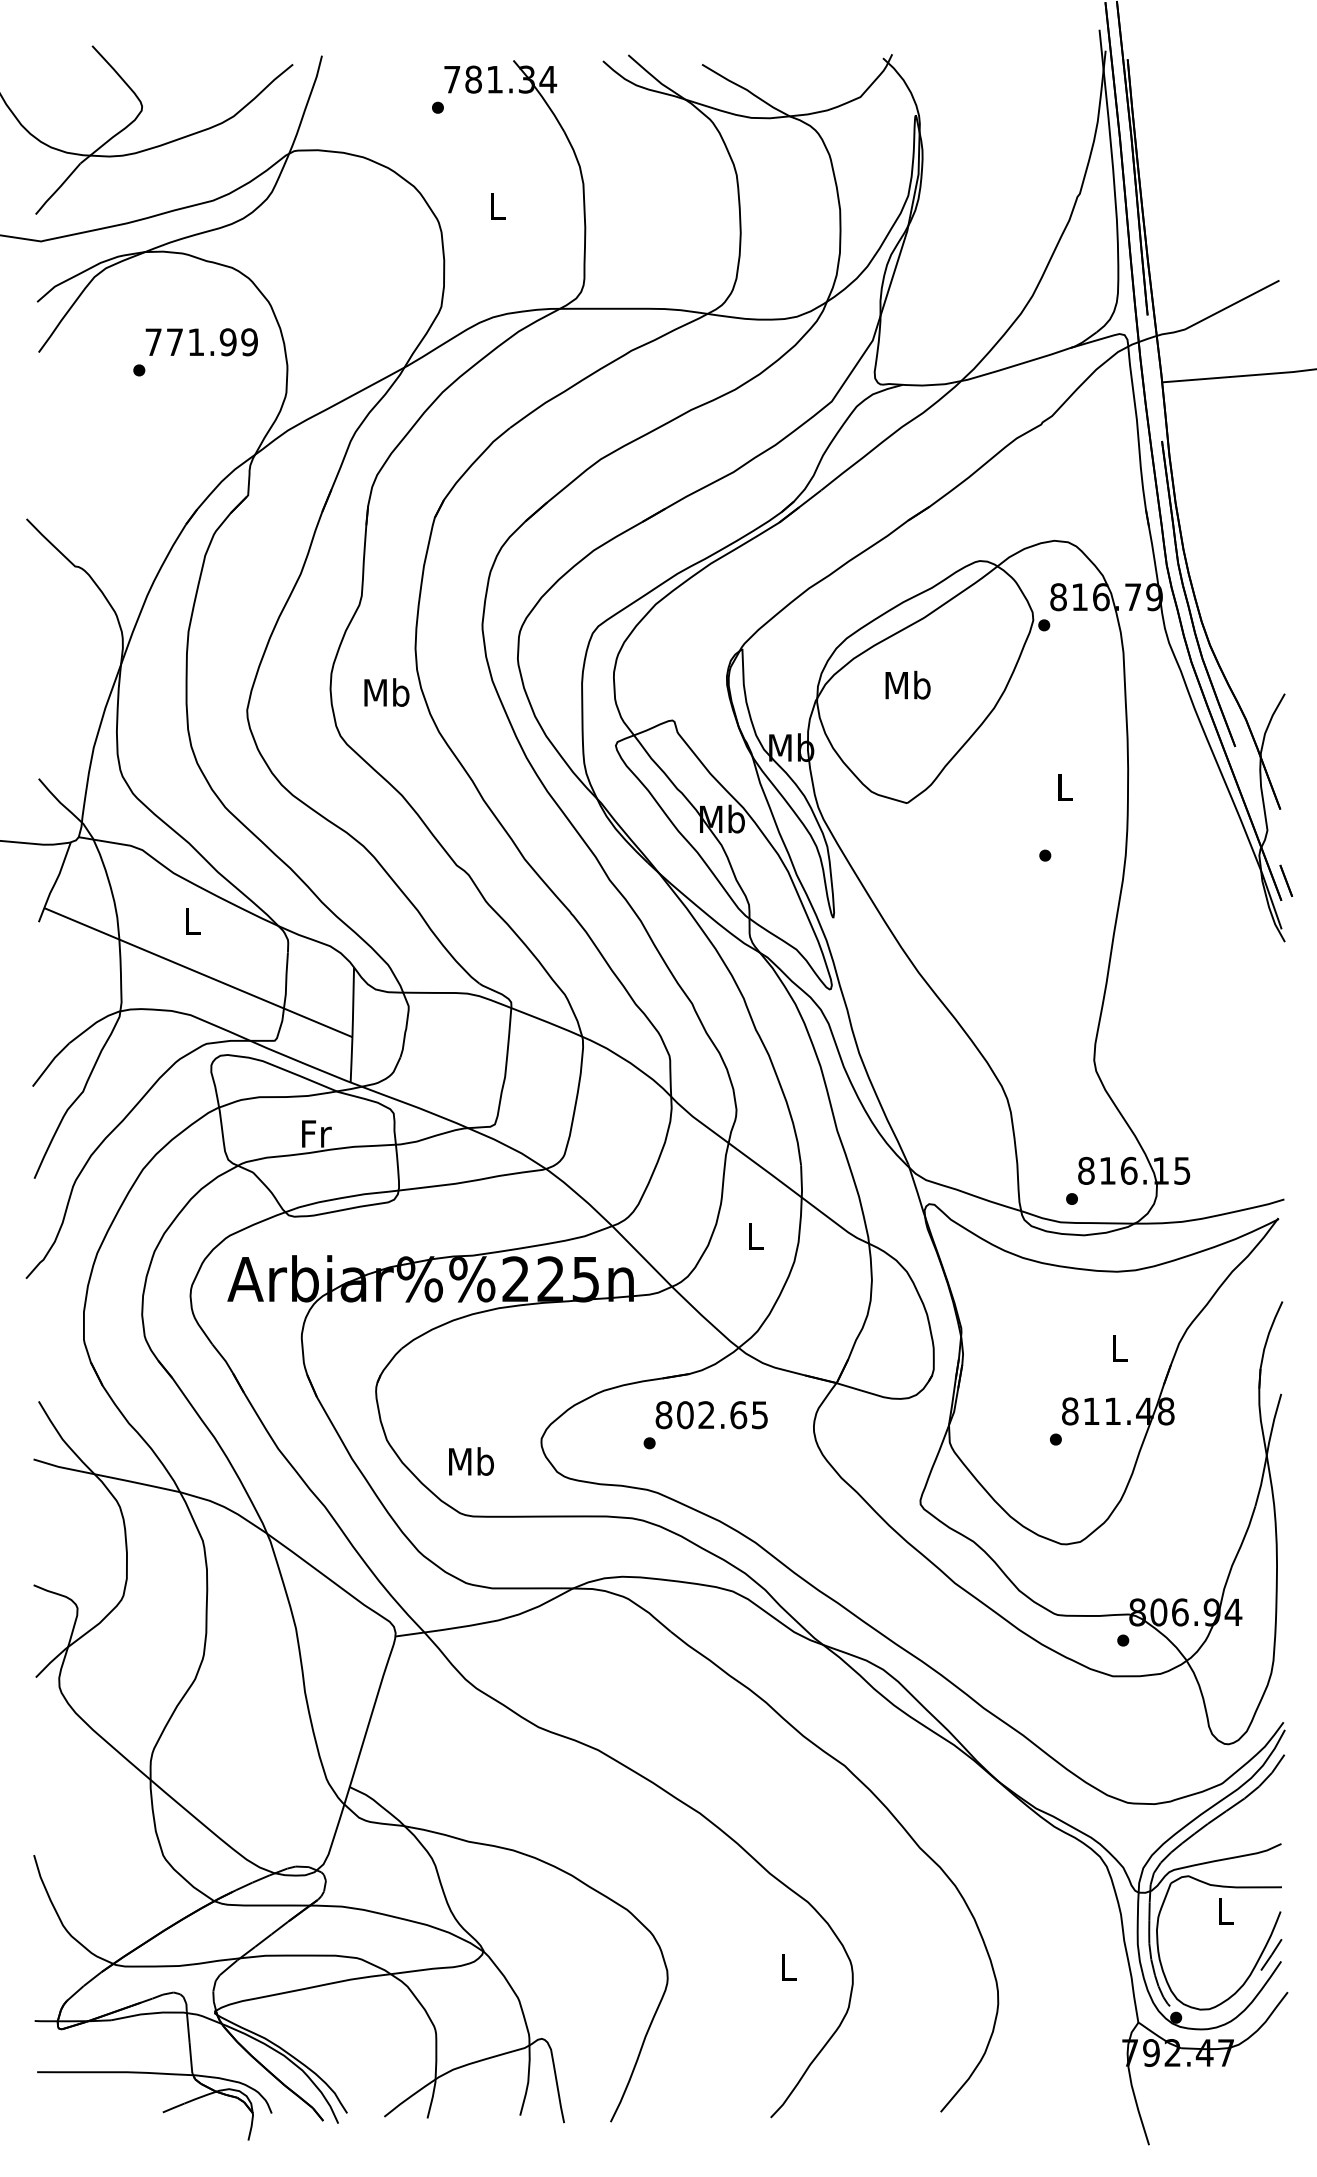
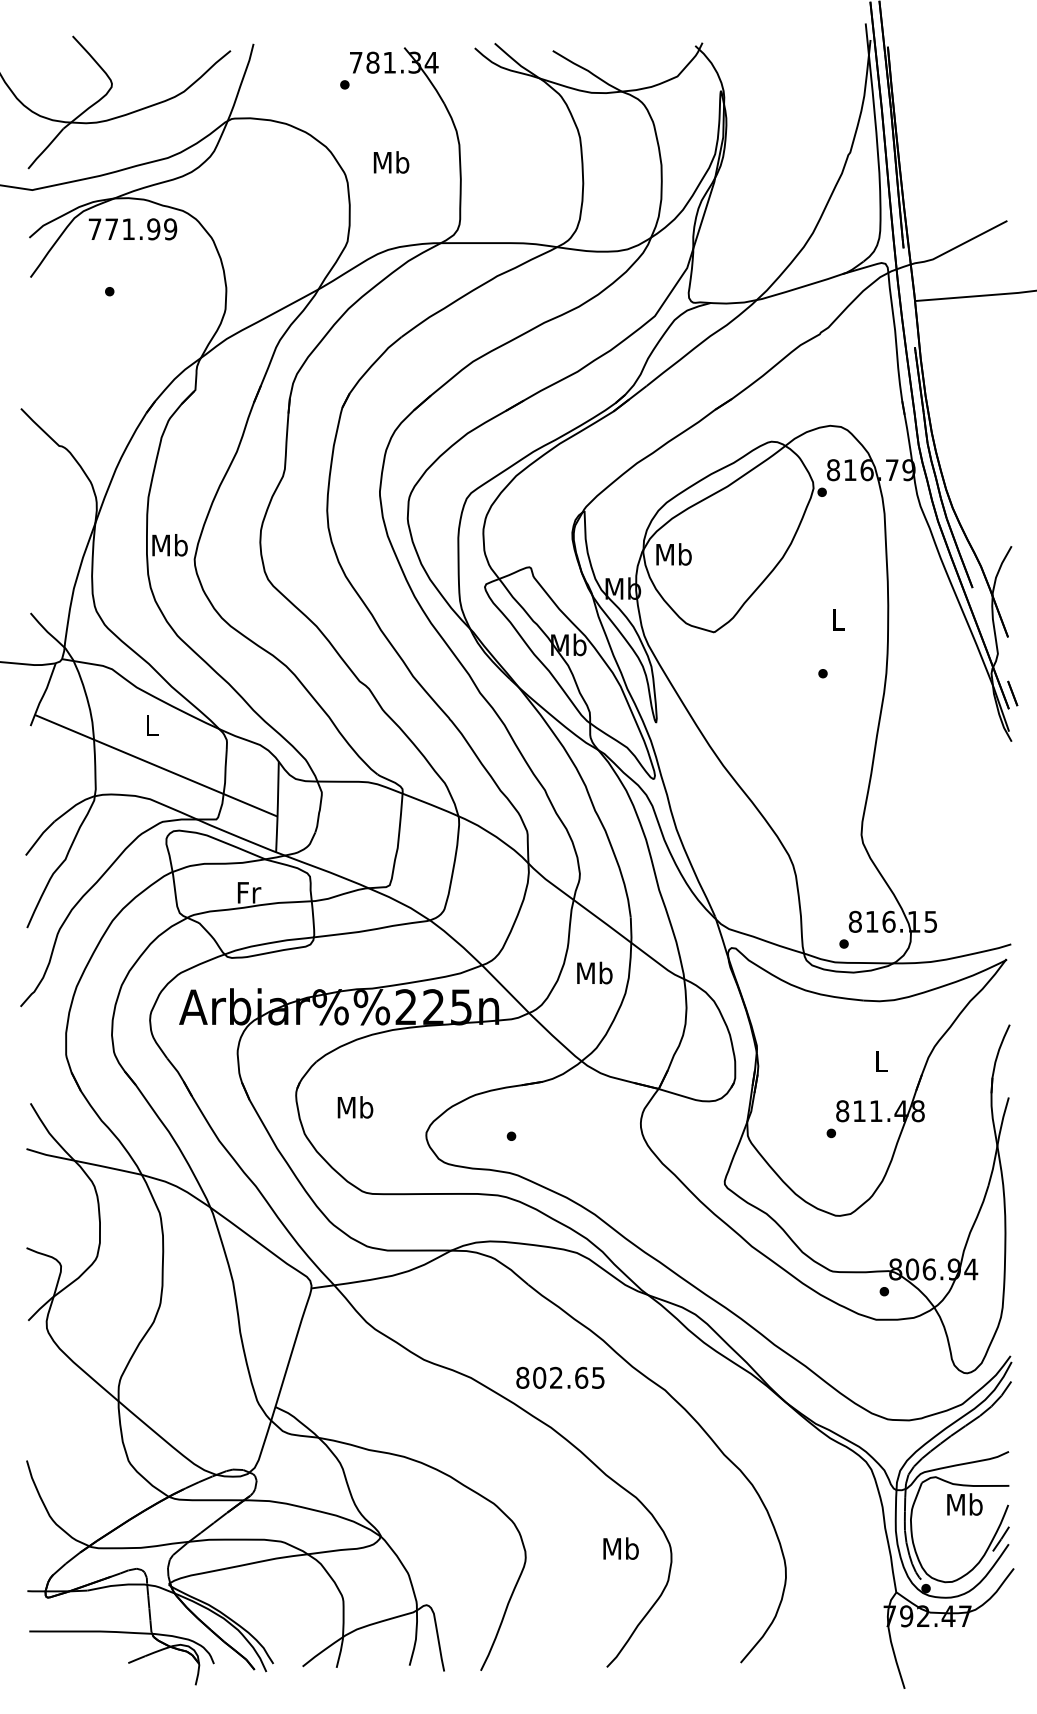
text: (496, 206) -> (390, 162), L -> Mb
text: (201, 342) -> (132, 229), moved
text: (907, 684) -> (673, 553), moved
text: (386, 692) -> (169, 545), moved
text: (755, 1235) -> (594, 972), L -> Mb
text: (711, 1415) -> (560, 1378), moved
text: (471, 1461) -> (355, 1107), moved
text: (1225, 1910) -> (964, 1504), L -> Mb
text: (788, 1966) -> (620, 1548), L -> Mb

